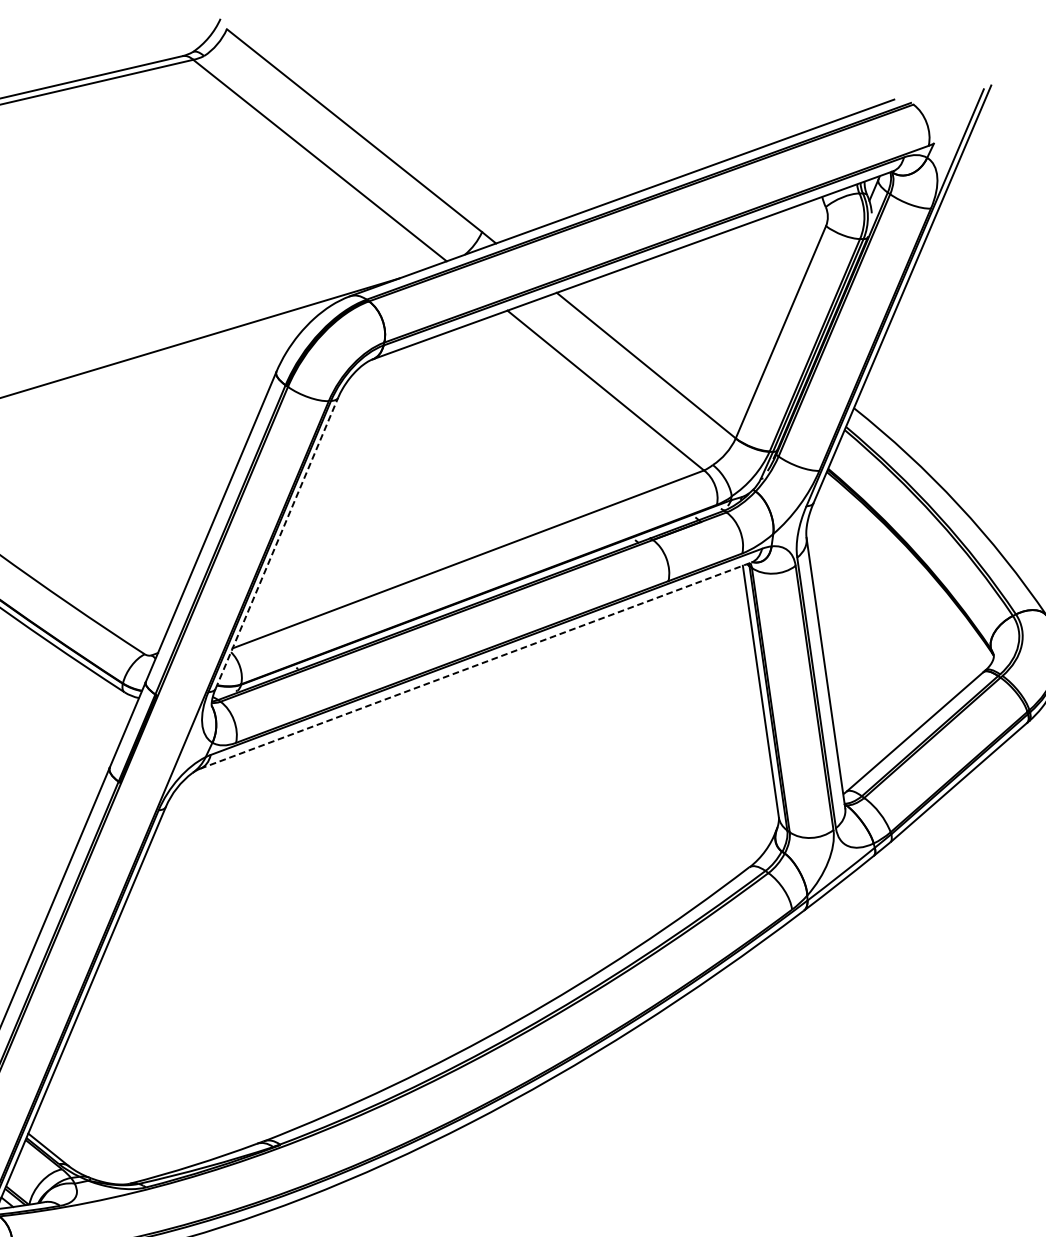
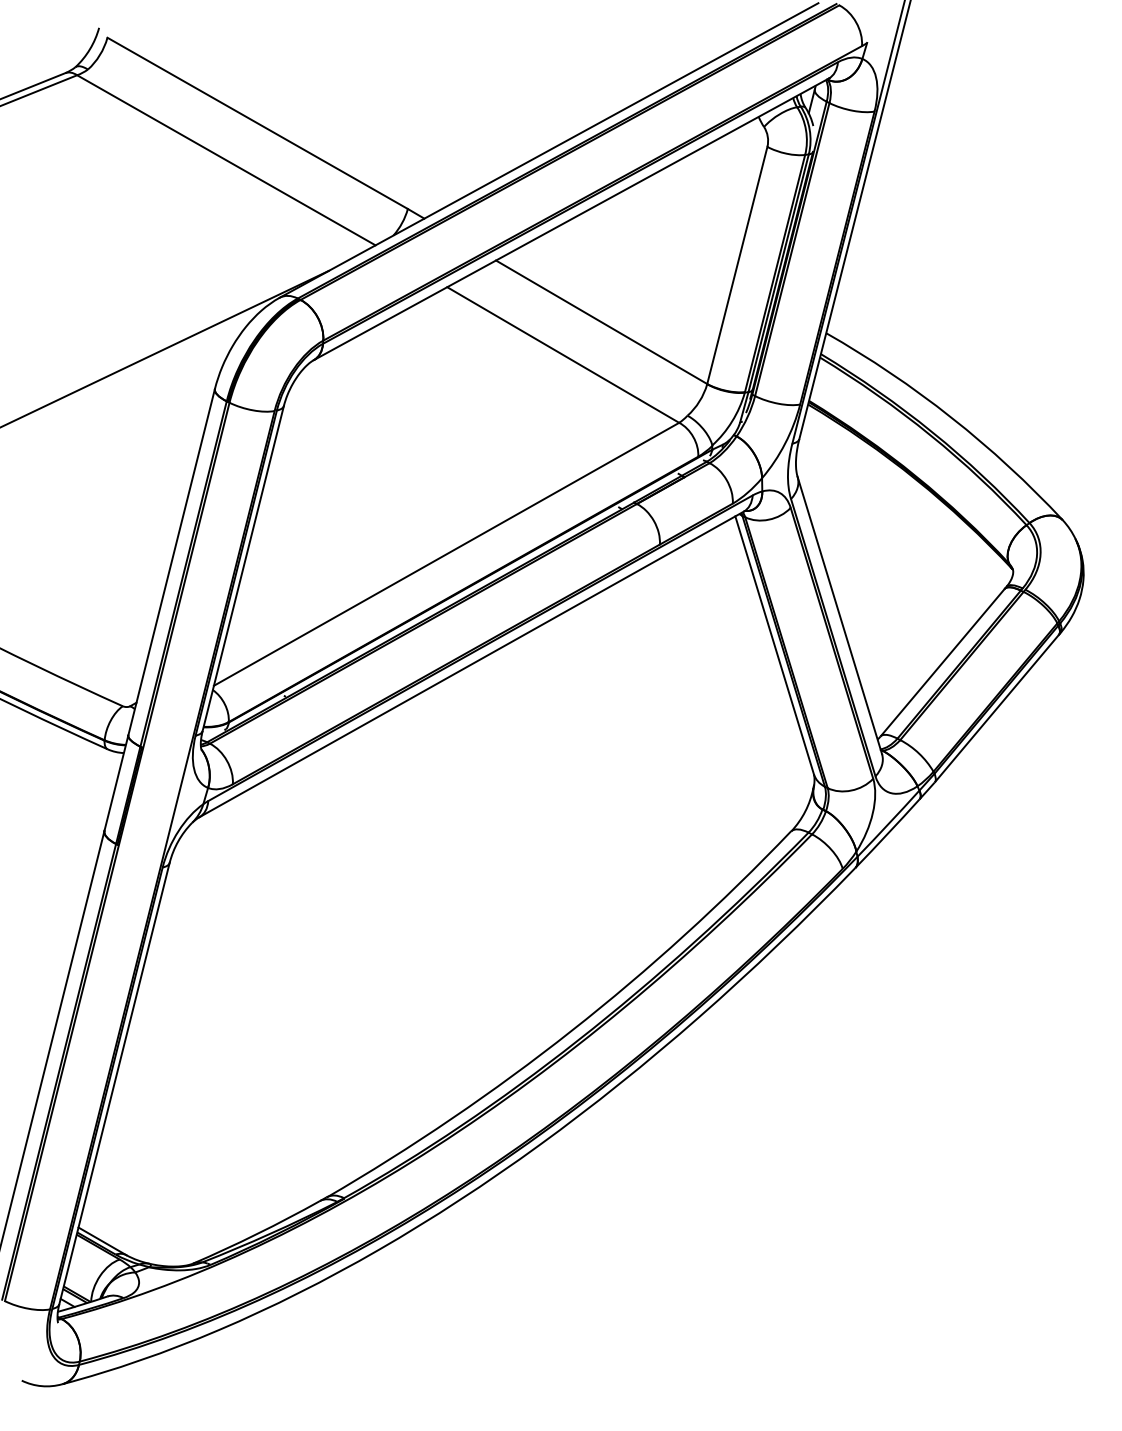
line: (277, 543) -> (243, 568), dashed -> solid
line: (476, 665) -> (472, 664), dashed -> solid

